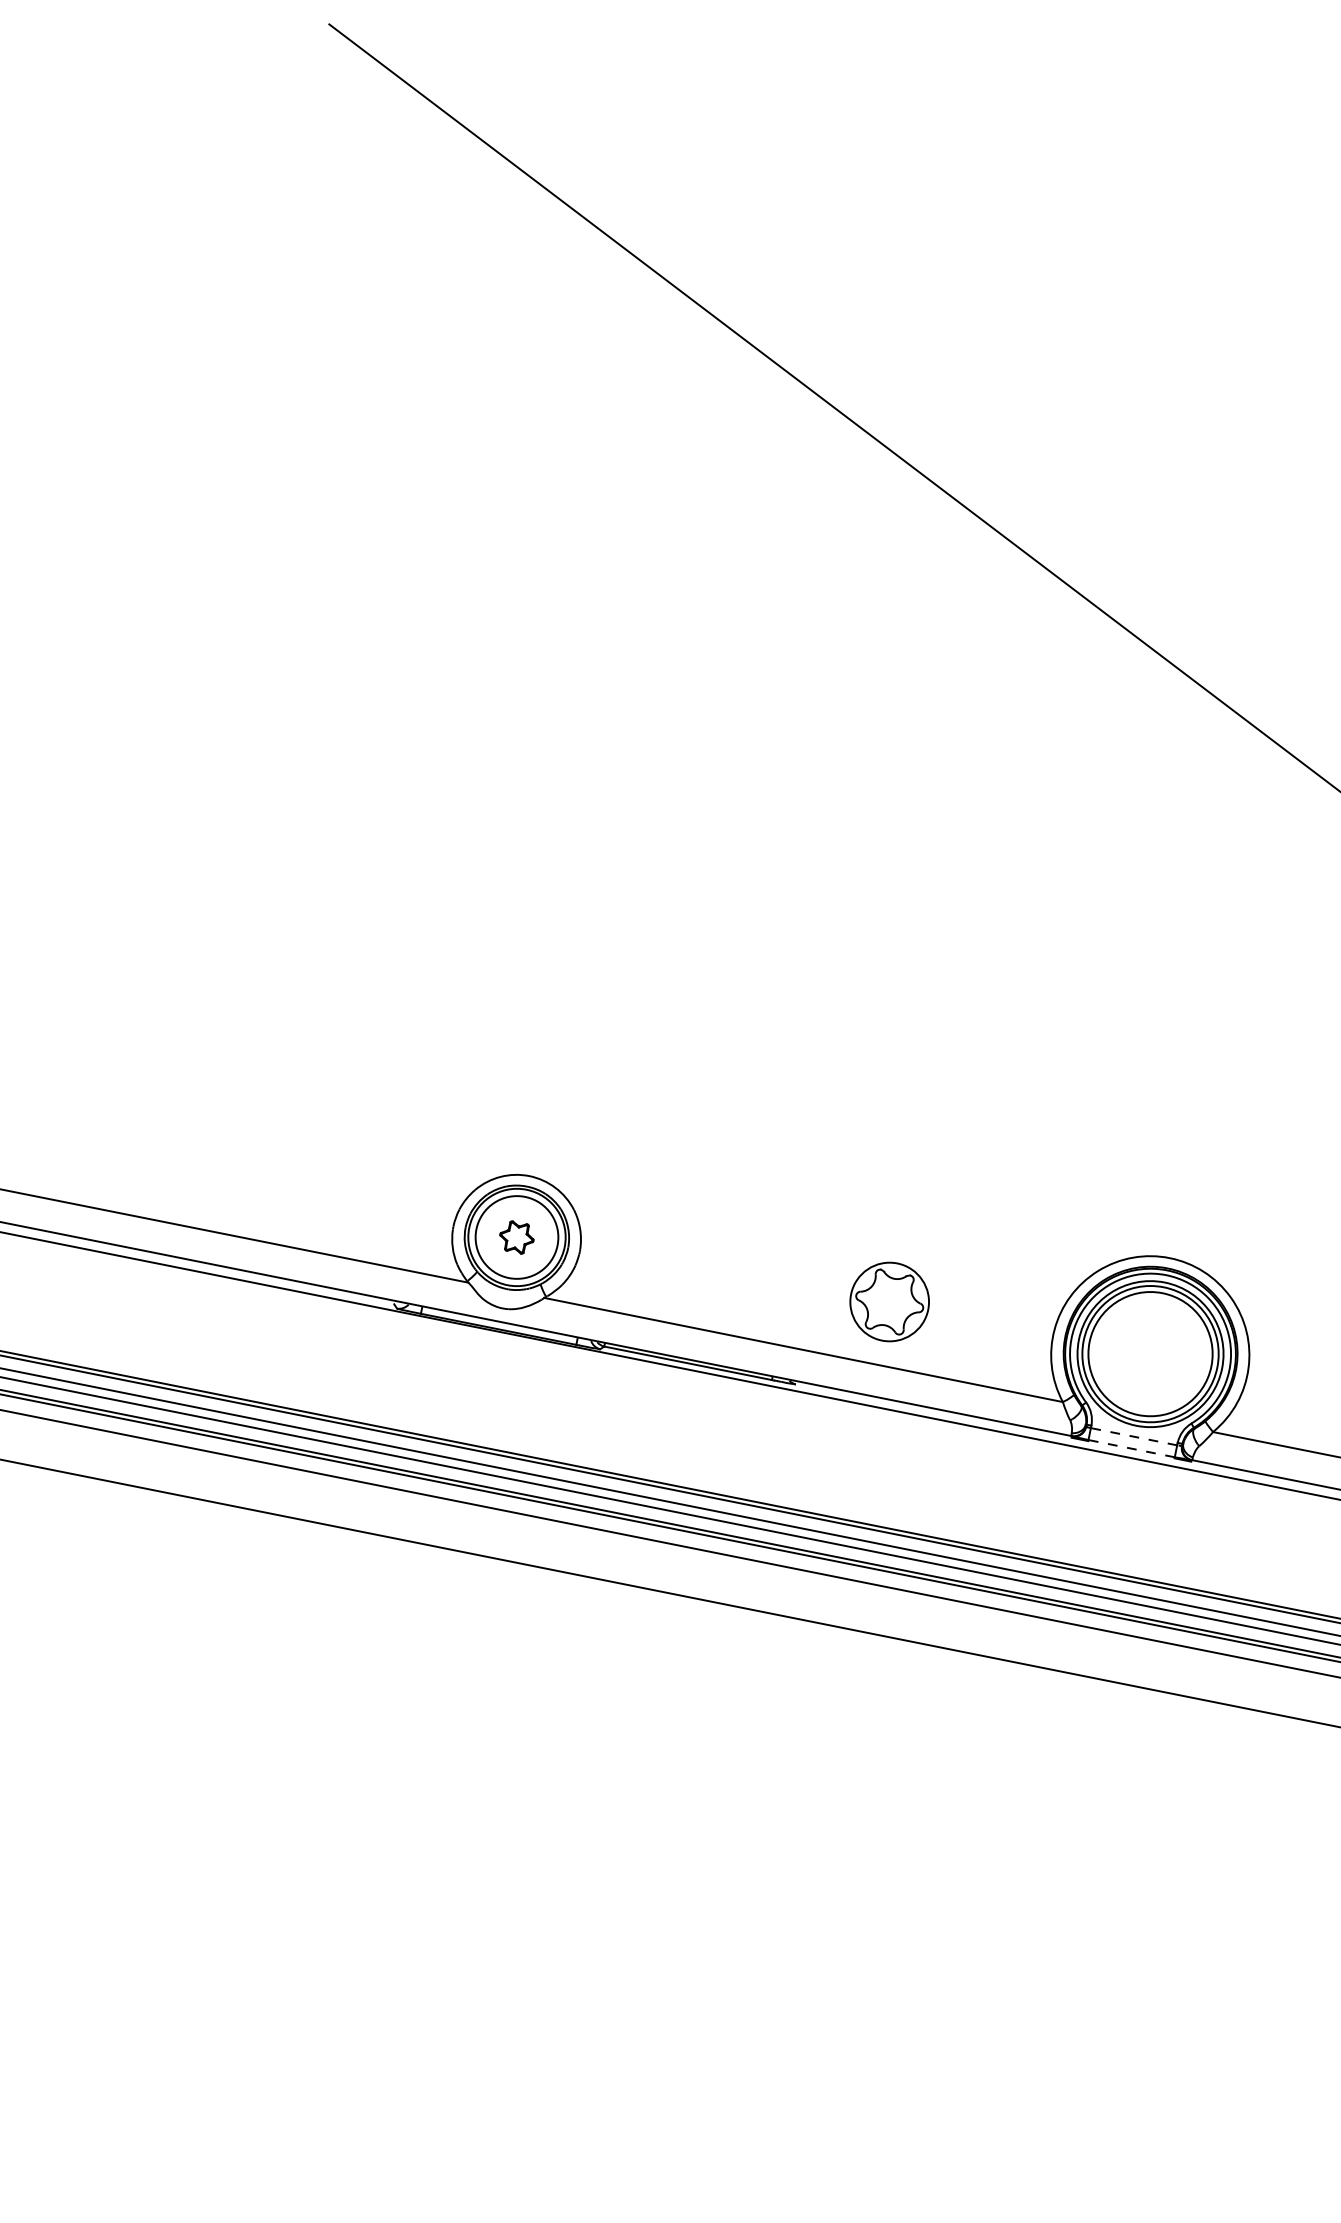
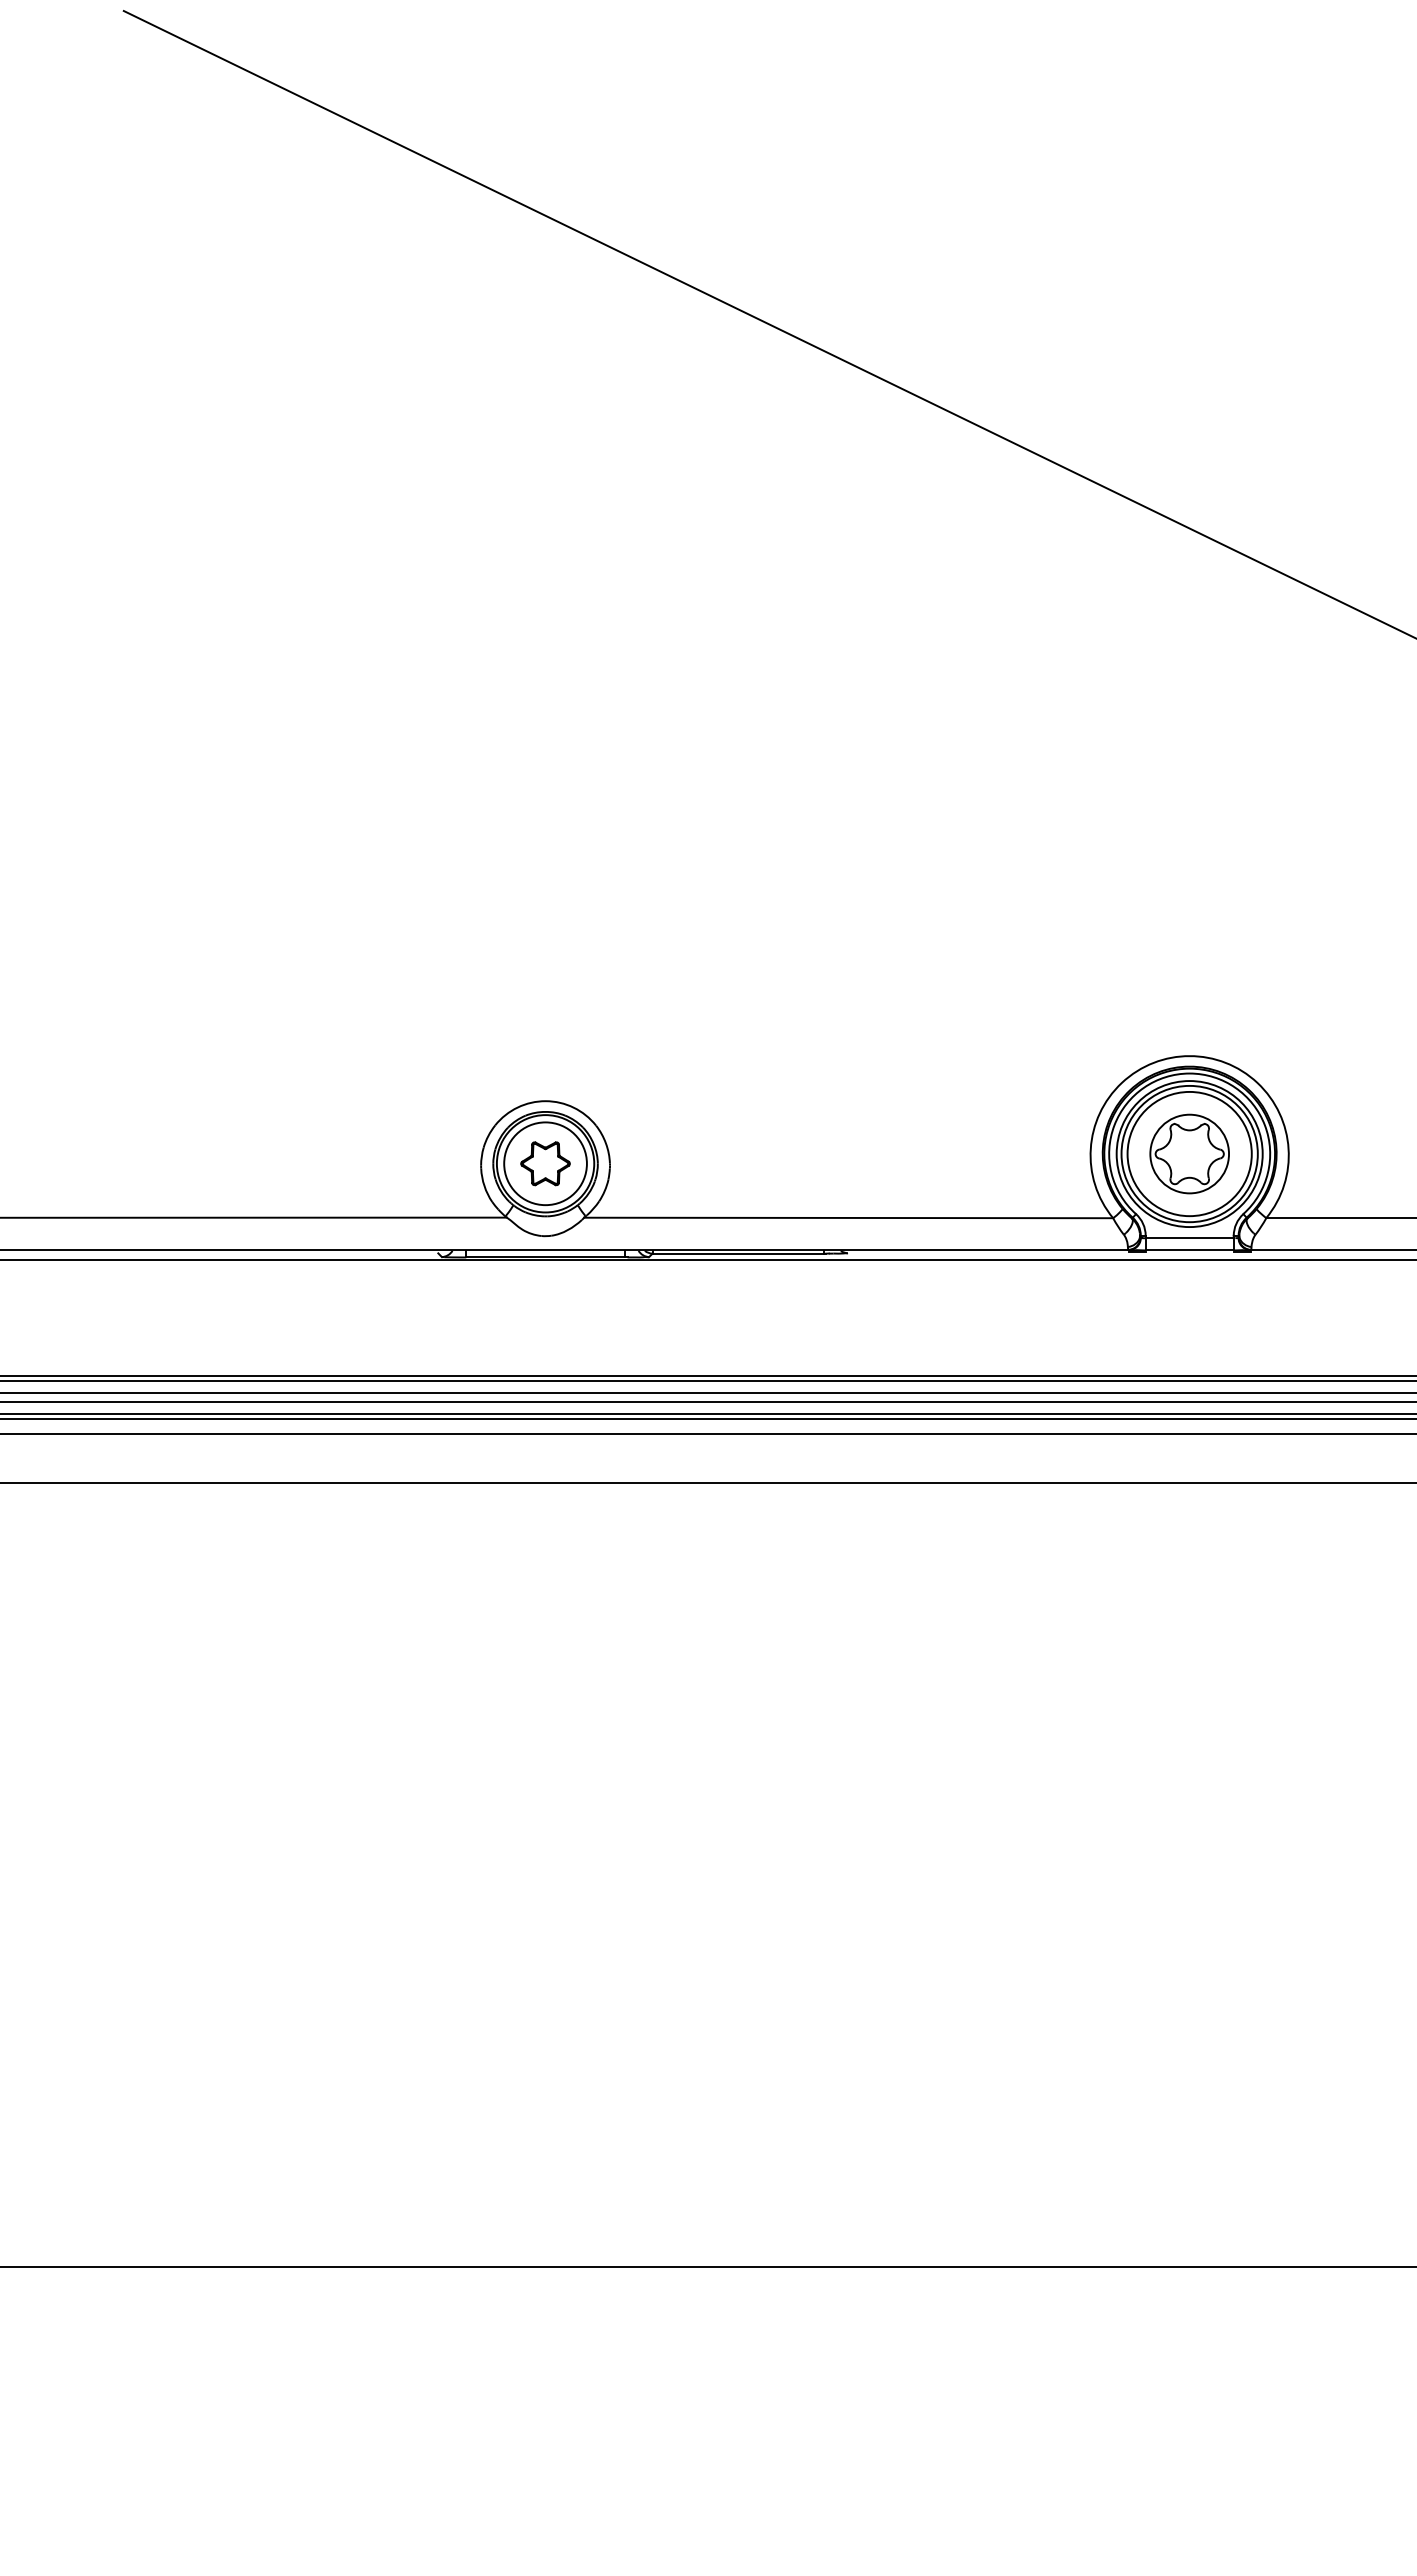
part: (516, 1237) -> (545, 1163), size x1.43
part: (889, 1301) -> (1189, 1153), moved
line: (1133, 1436) -> (1189, 1238), dashed -> solid
line: (1131, 1448) -> (1189, 1250), dashed -> solid

